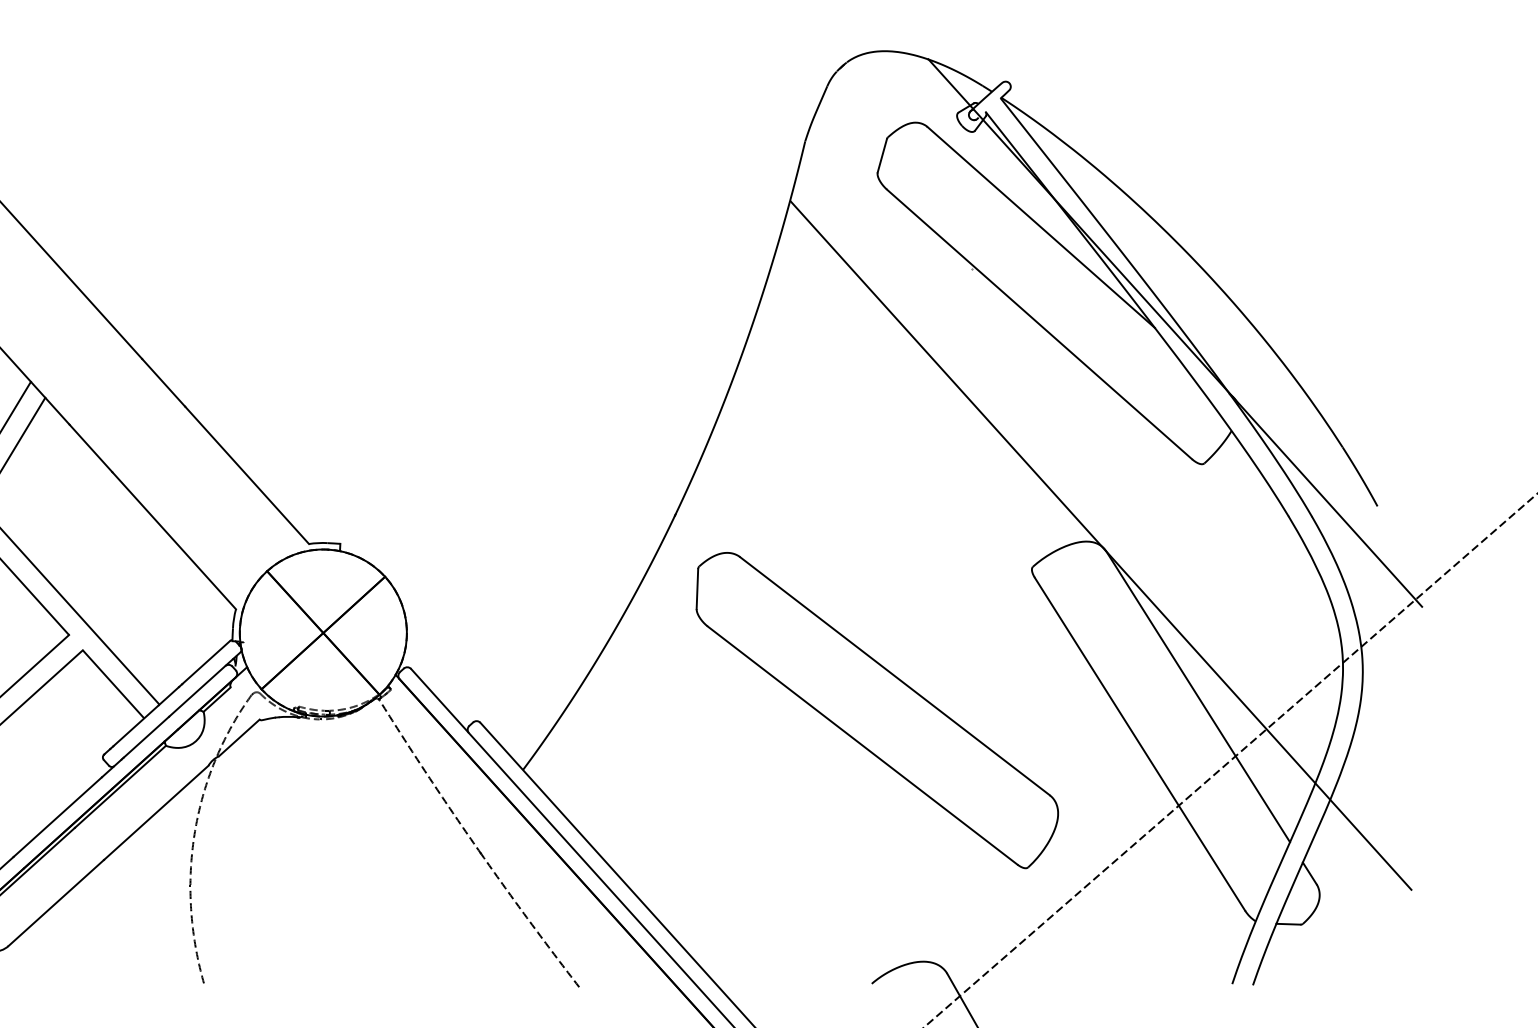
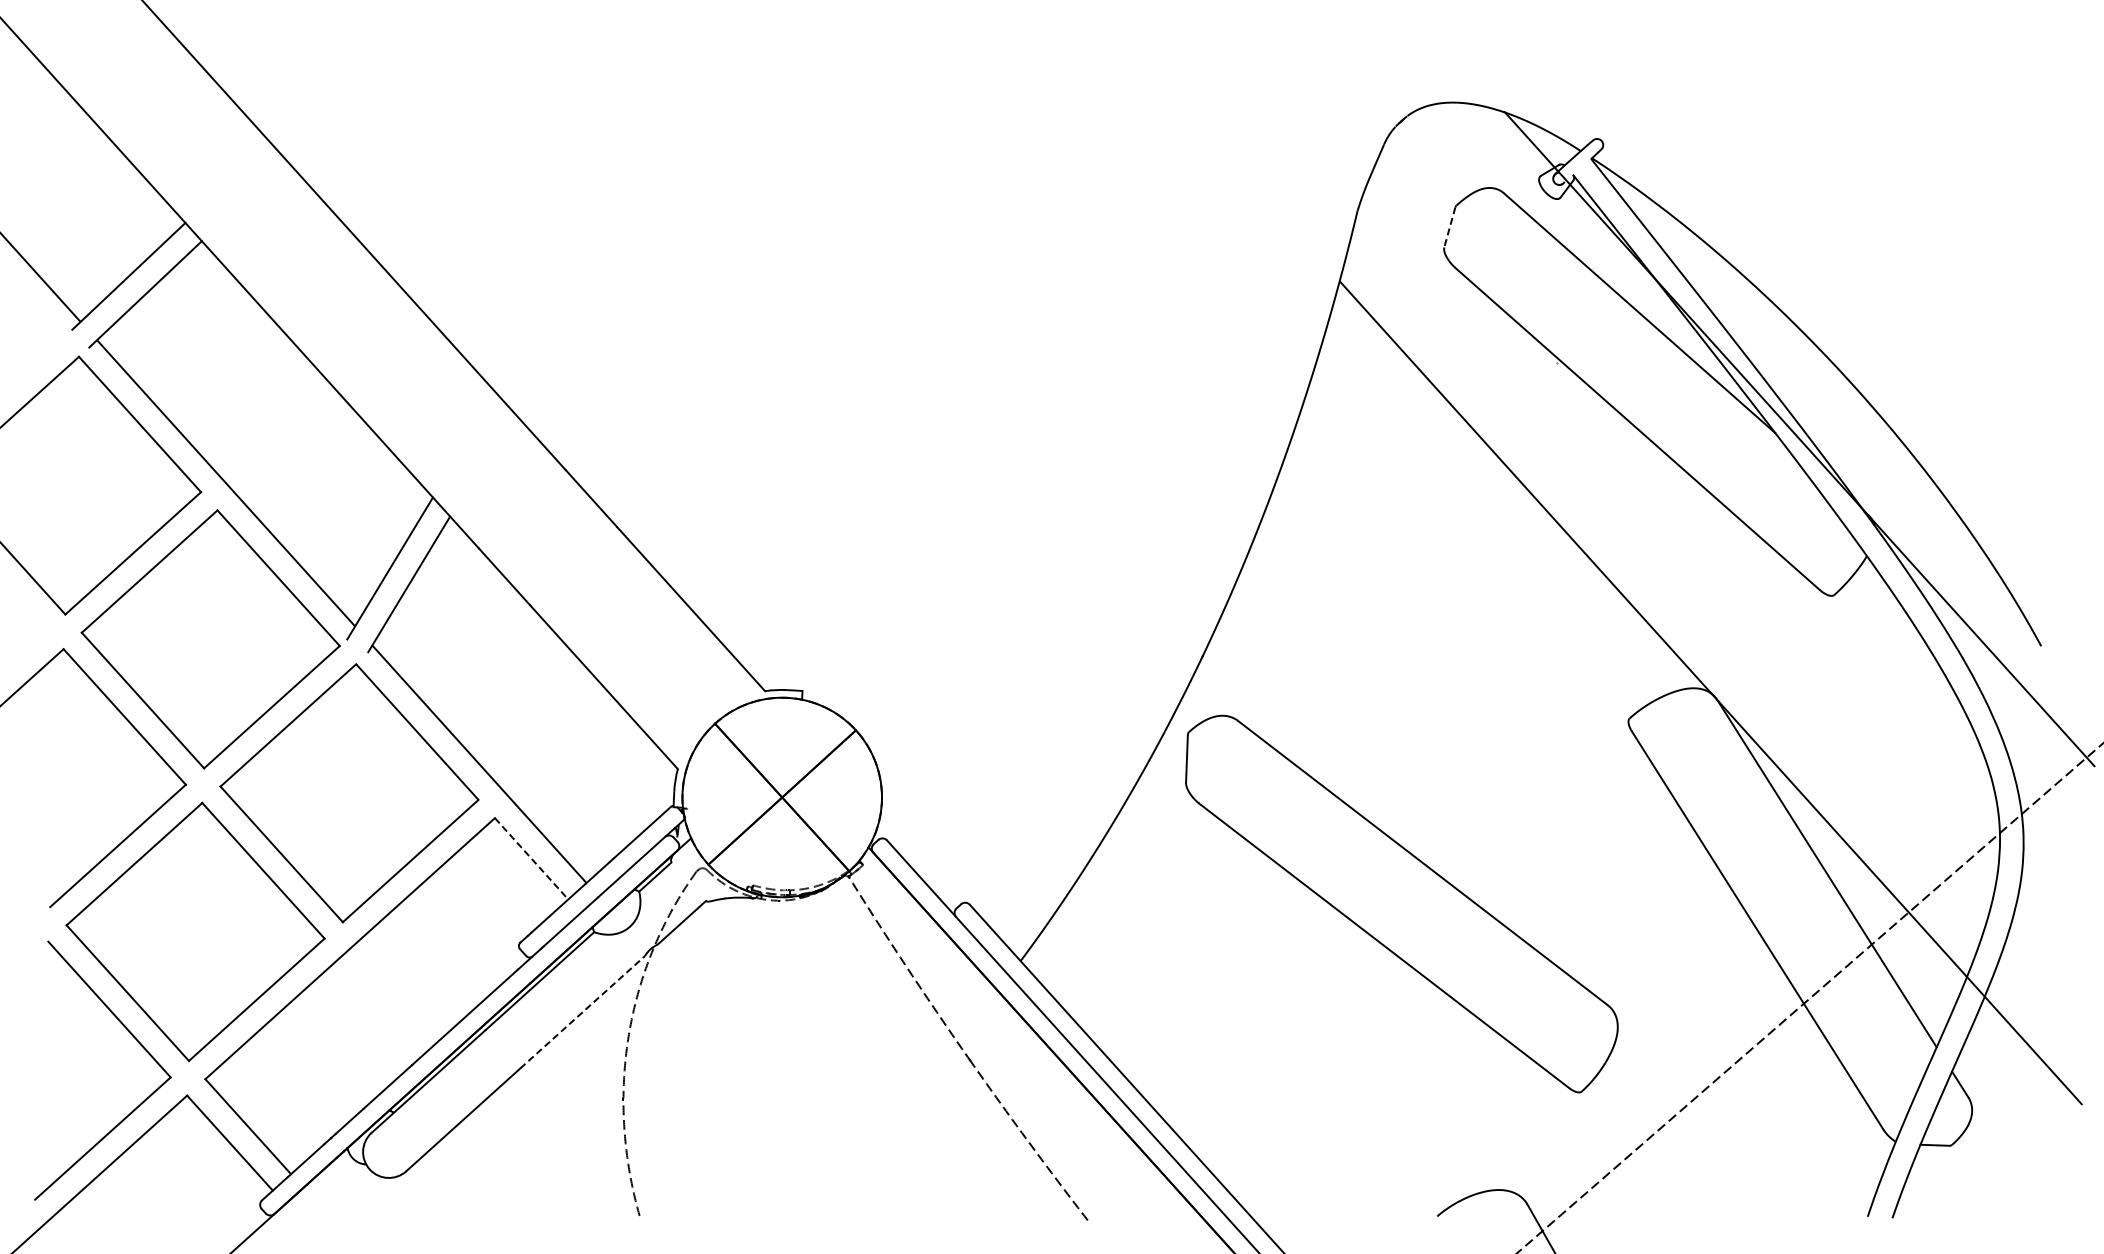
line: (882, 155) -> (1449, 227), solid -> dashed
line: (113, 684) -> (531, 858), solid -> dashed
part: (877, 710) -> (1401, 903), moved
line: (156, 812) -> (583, 1011), solid -> dashed

